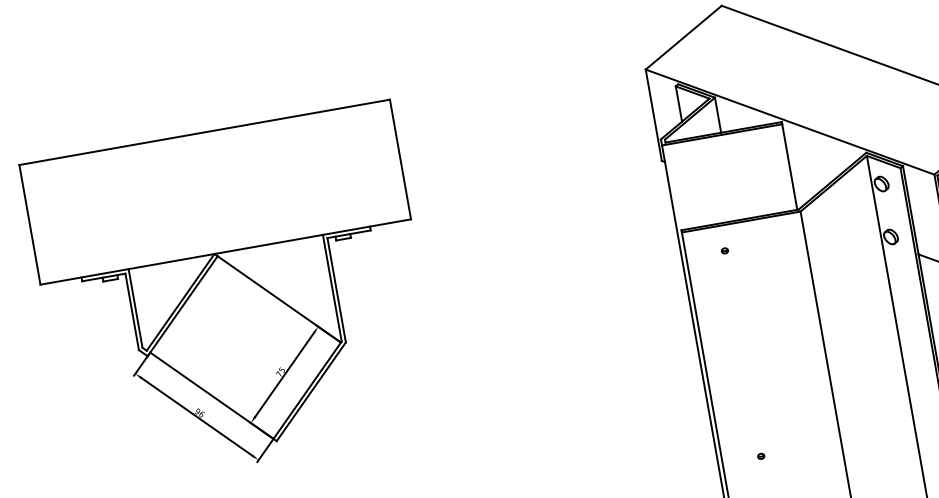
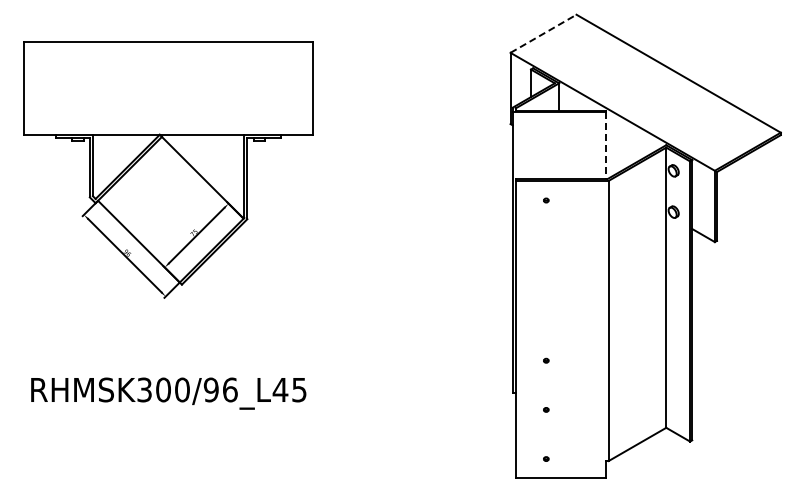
line: (683, 37) -> (543, 33), solid -> dashed
line: (789, 167) -> (606, 146), solid -> dashed

